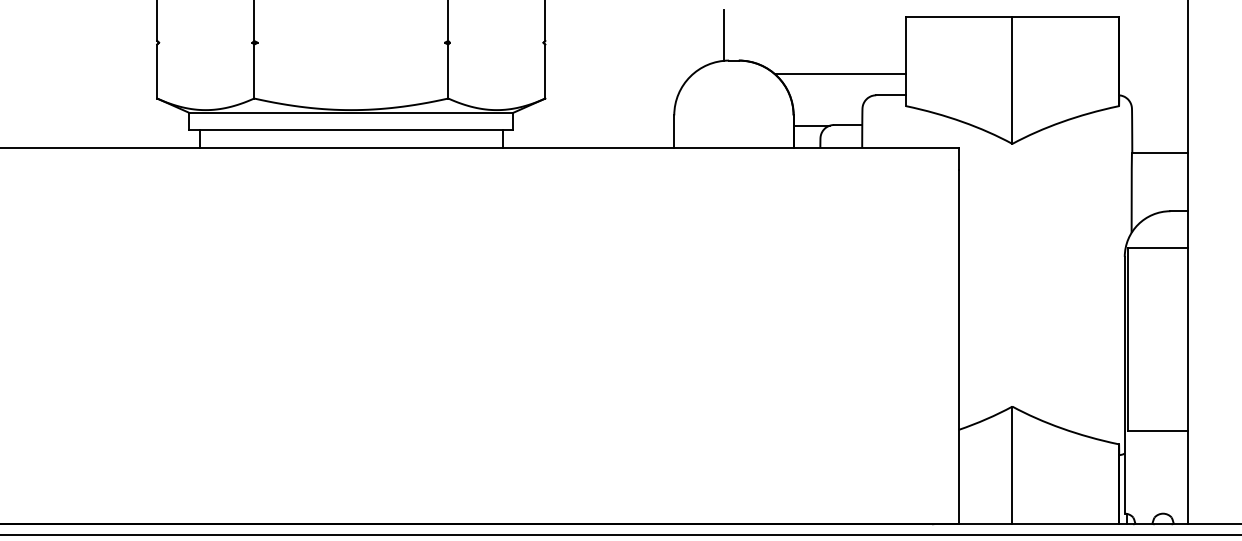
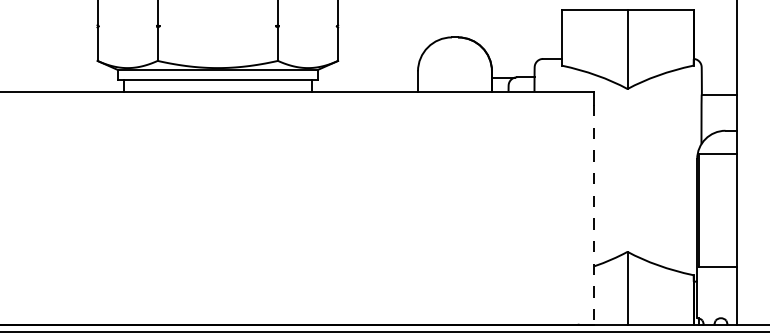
line: (723, 34) -> (448, 21), removed
line: (839, 73) -> (520, 45), removed
line: (959, 346) -> (594, 214), solid -> dashed

